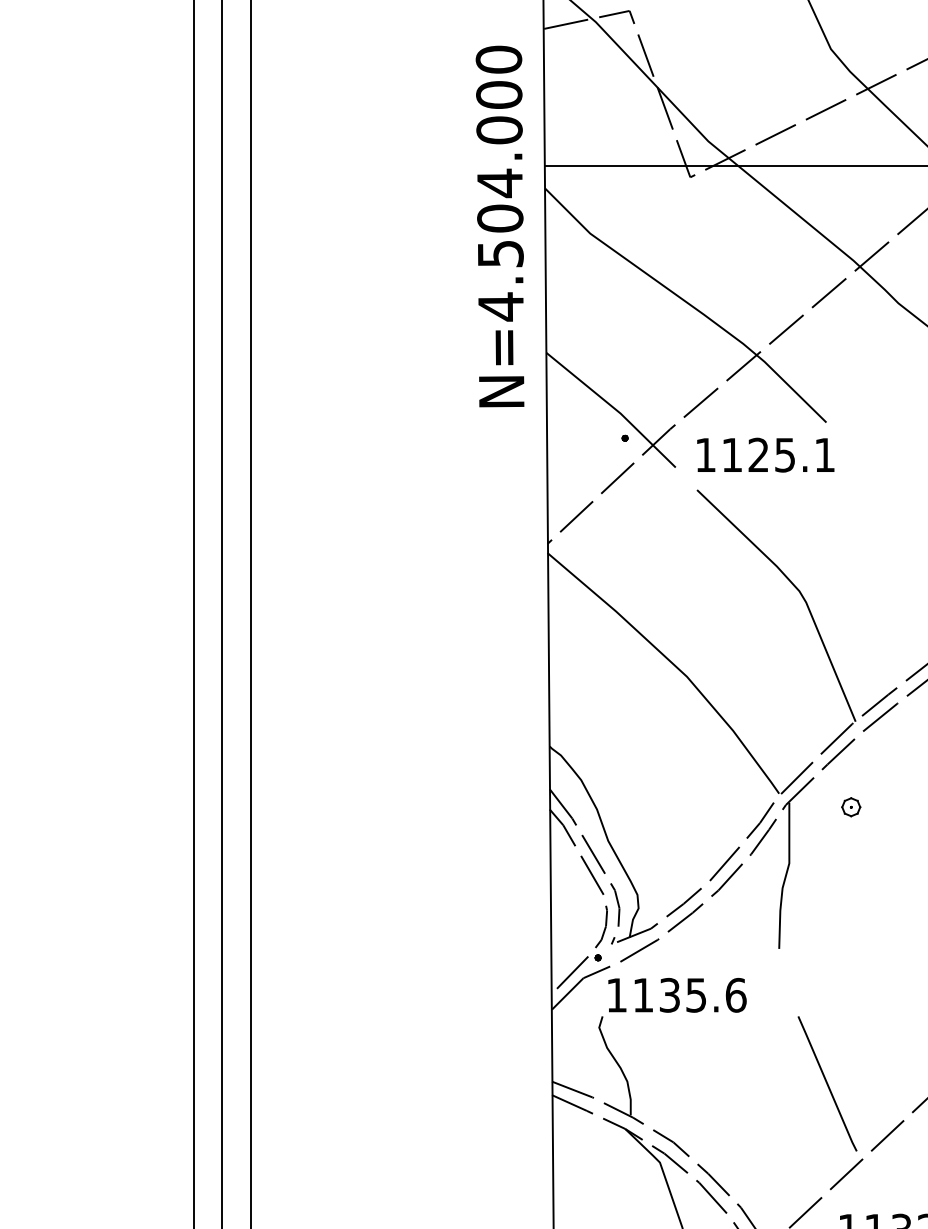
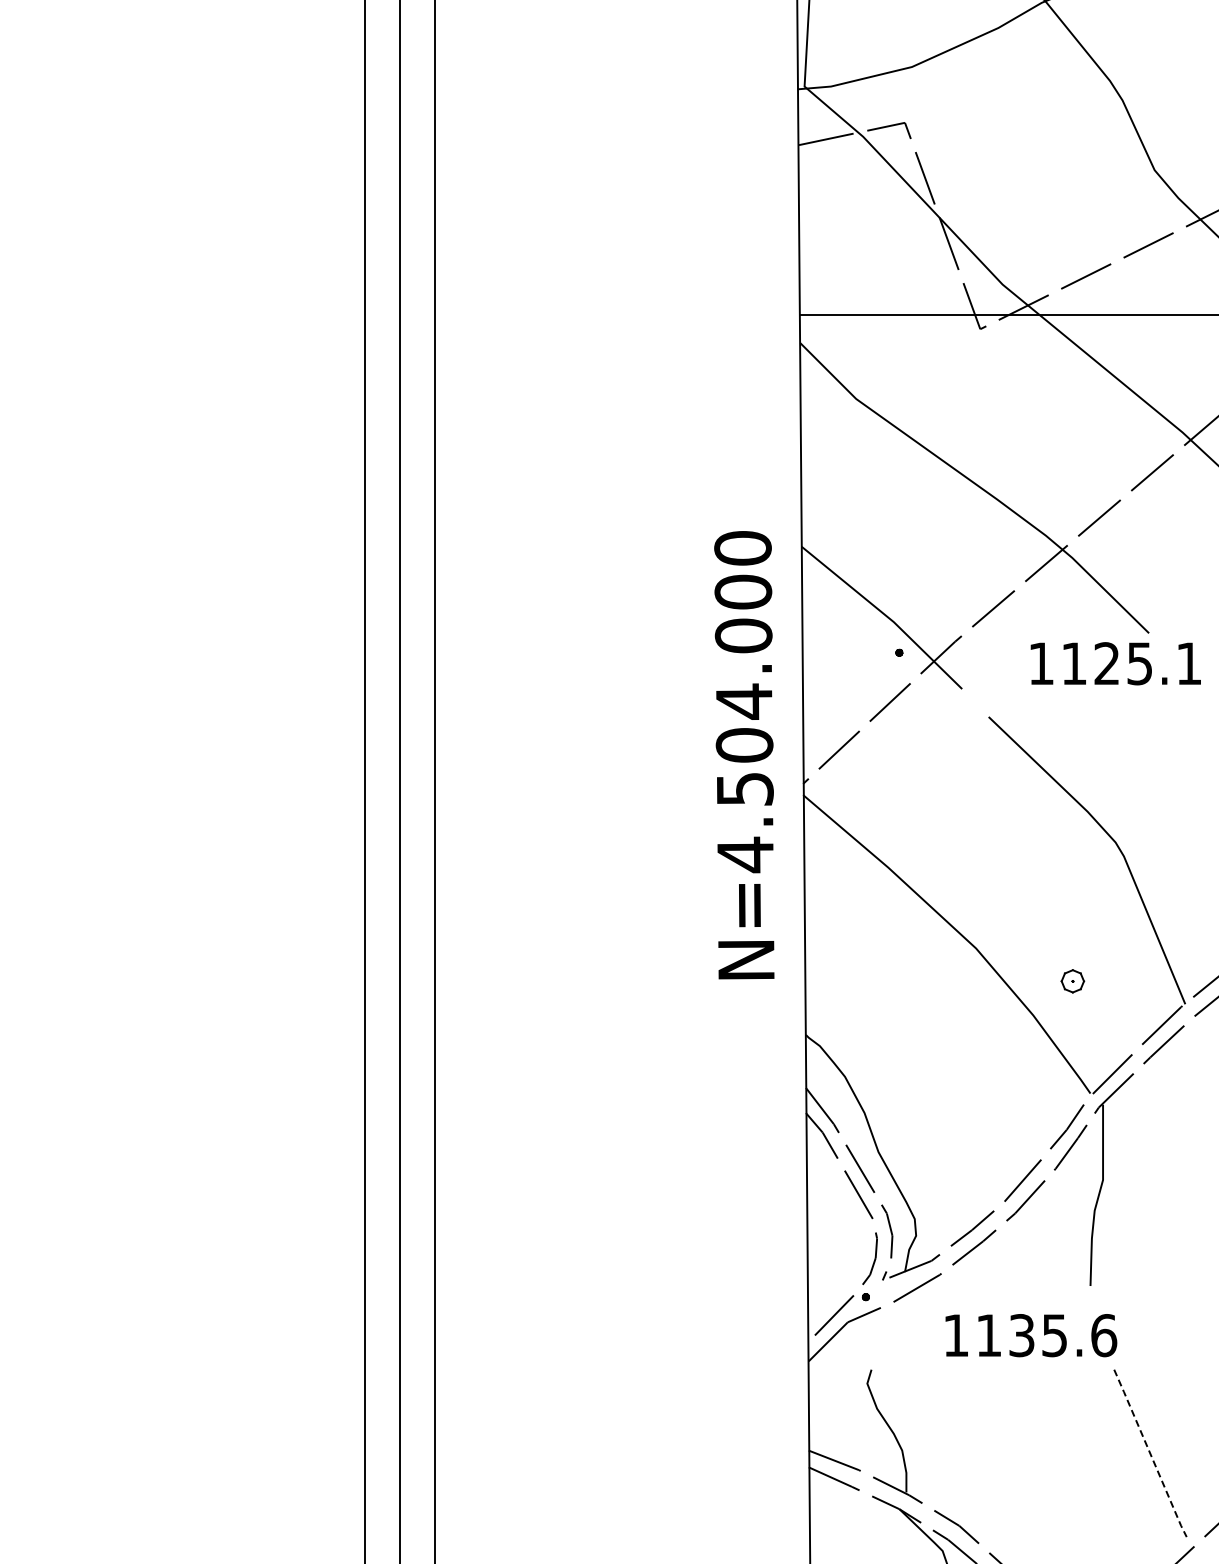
text: (500, 226) -> (744, 755), moved
text: (765, 454) -> (1115, 663), moved
part: (850, 807) -> (1072, 981), moved
text: (677, 995) -> (1031, 1335), moved
line: (827, 1083) -> (1150, 1453), solid -> dashed

